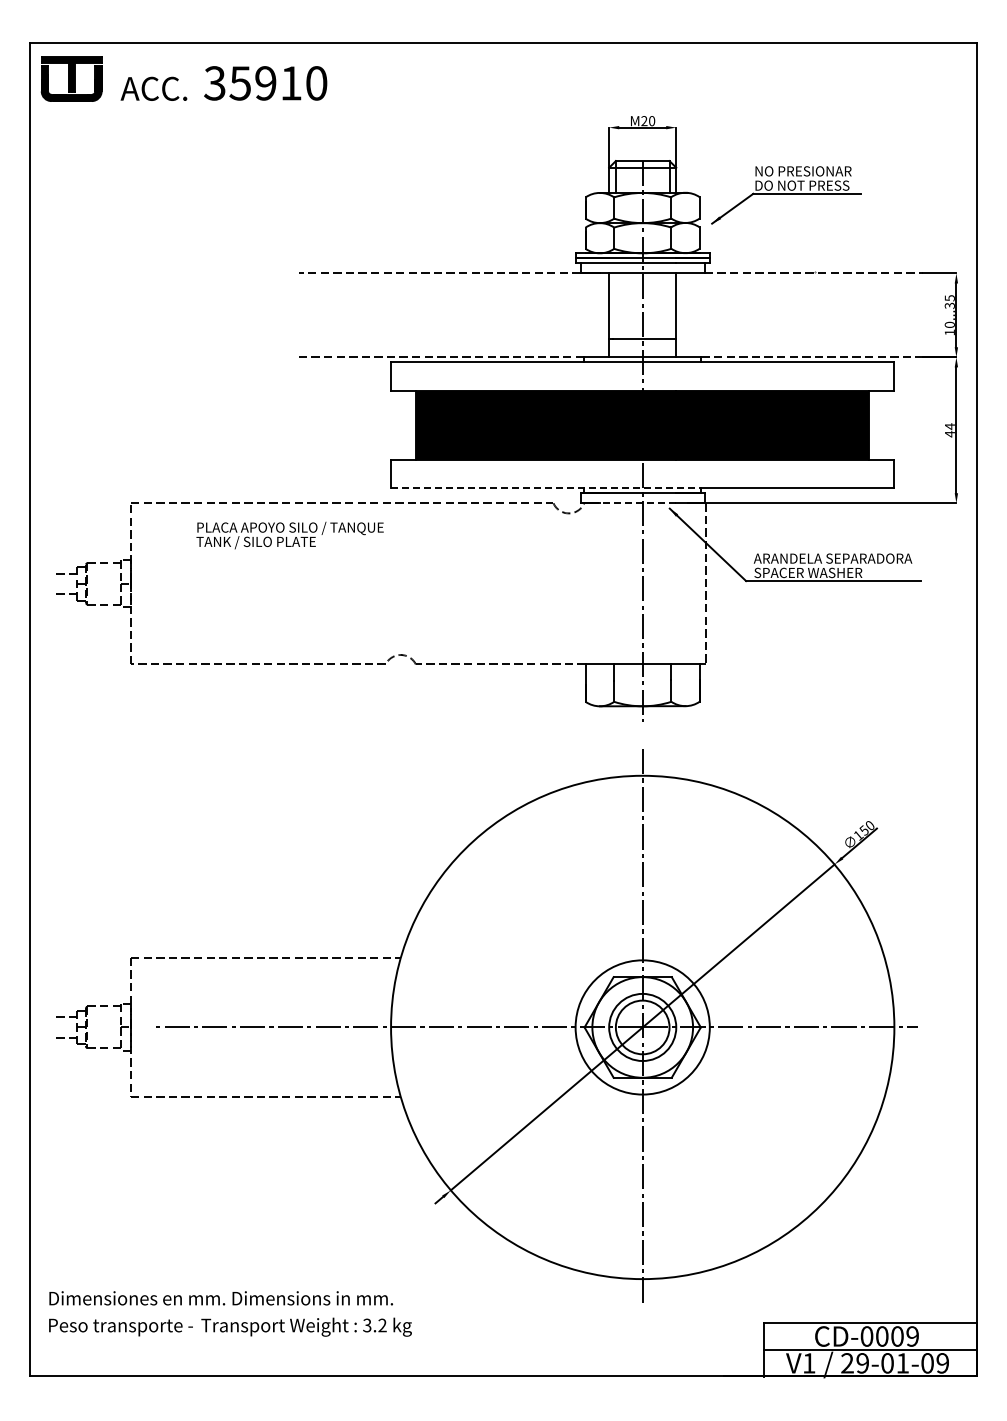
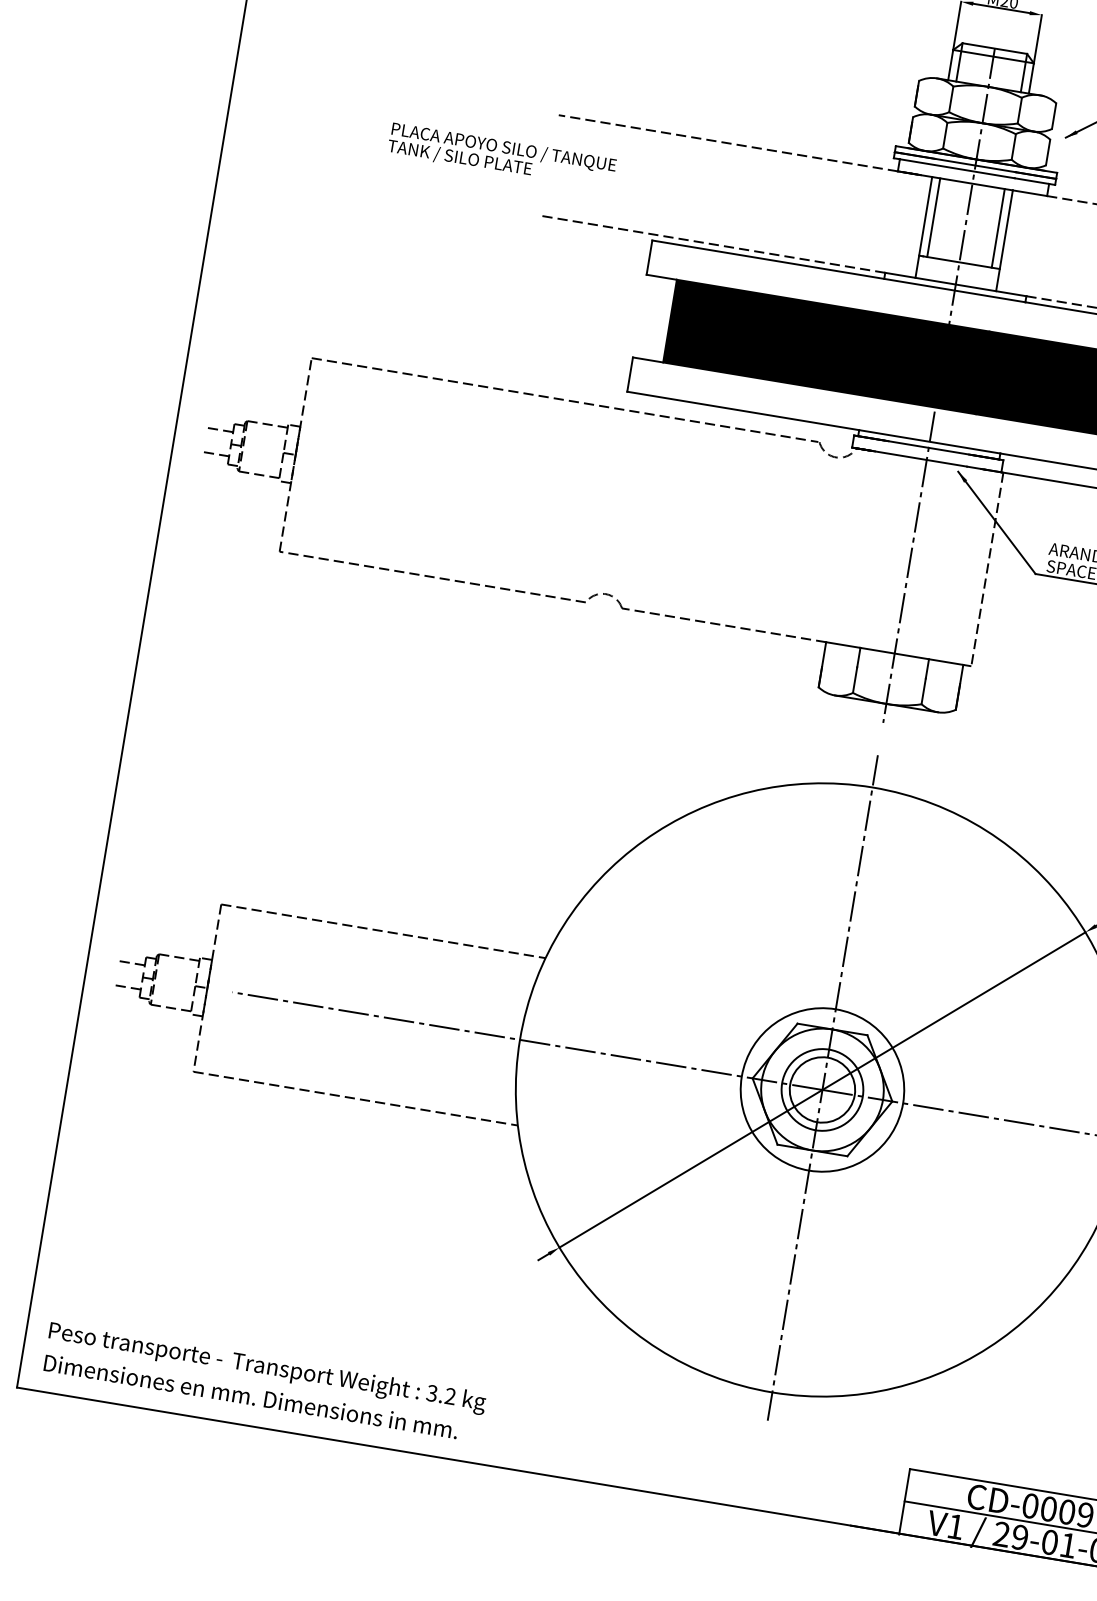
line: (615, 305) -> (933, 216), added
line: (669, 305) -> (998, 227), added
line: (546, 488) -> (814, 423), dashed -> solid
line: (634, 503) -> (916, 458), dashed -> solid
text: (289, 535) -> (501, 156), moved
text: (220, 1298) -> (250, 1396), moved

